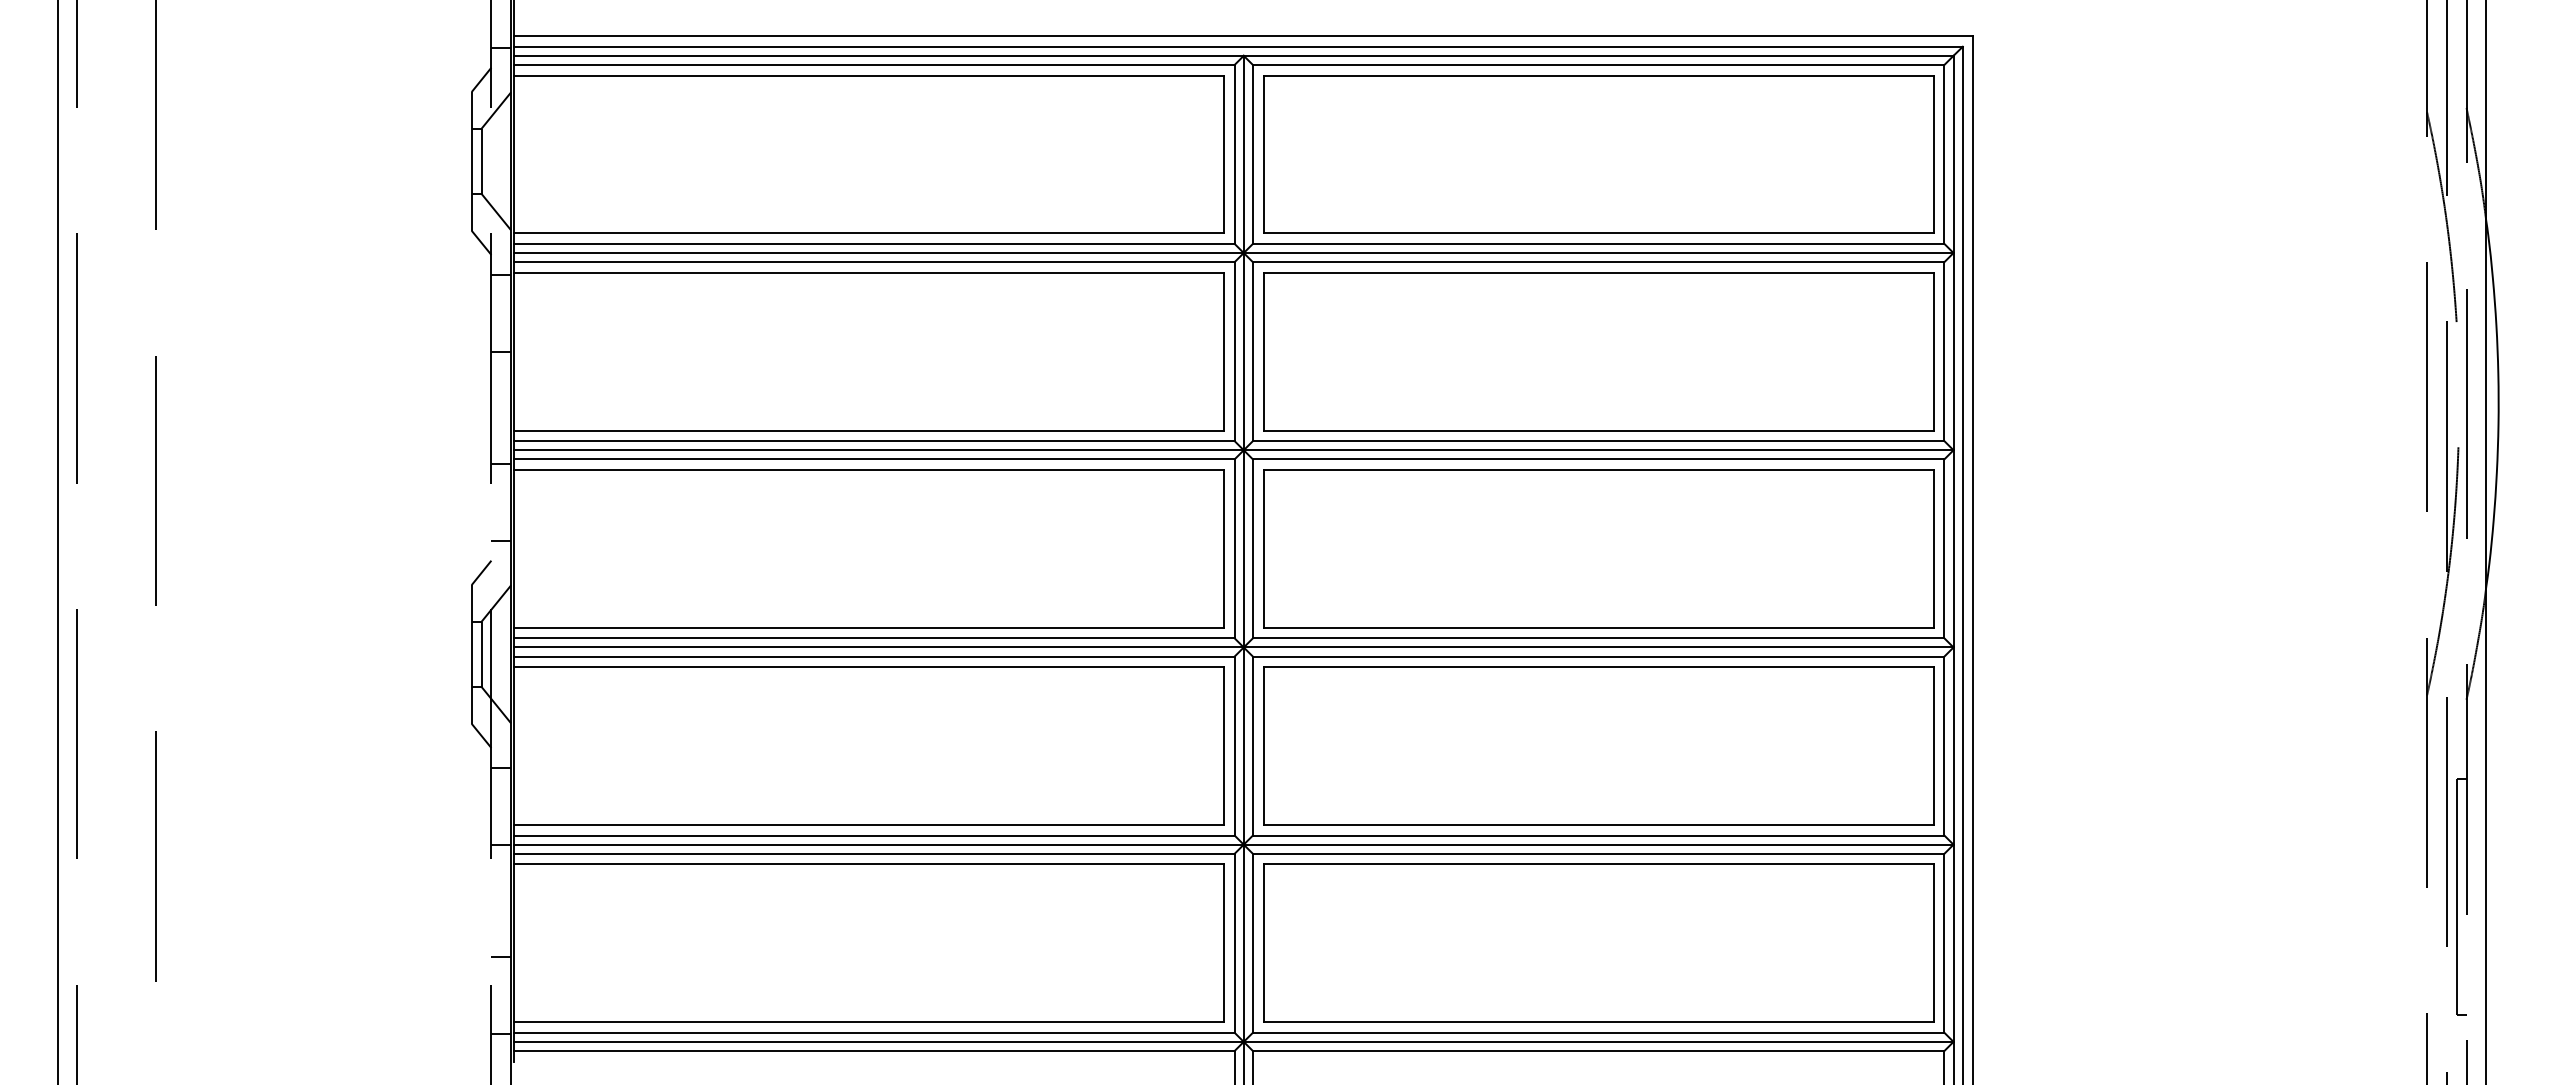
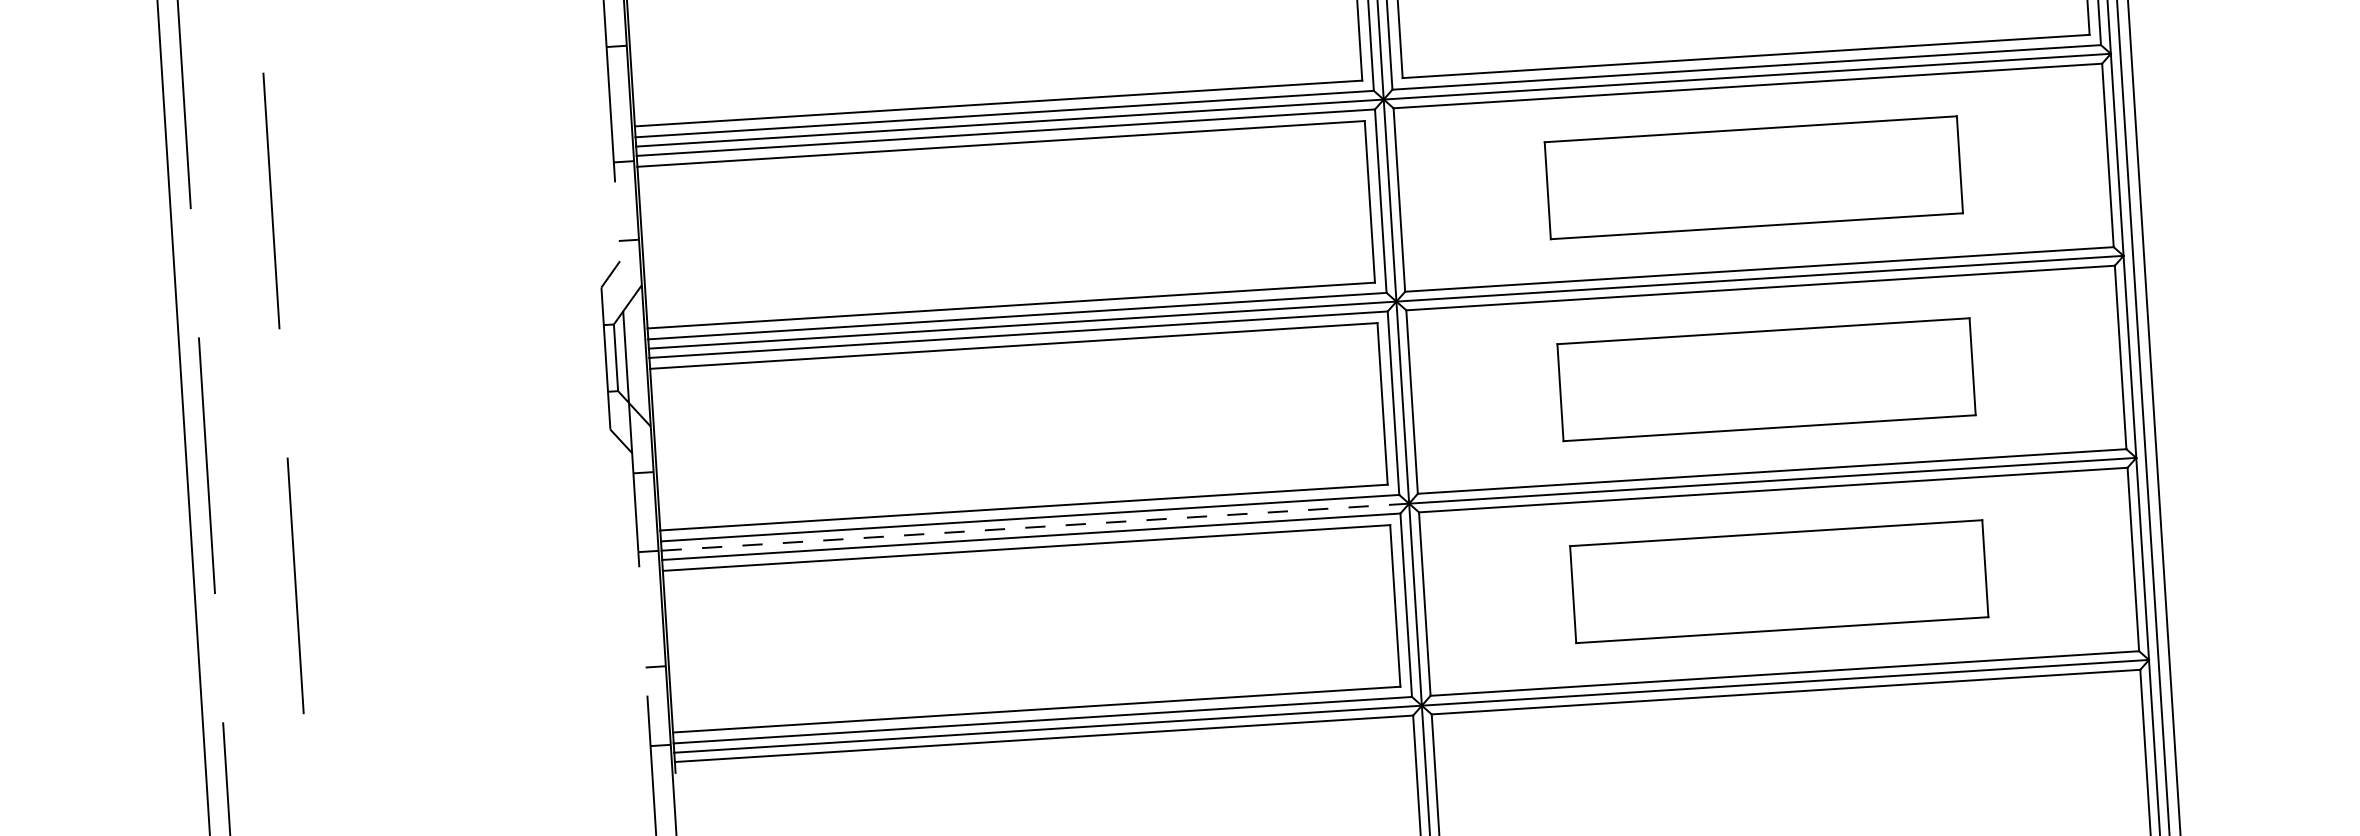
part: (1598, 548) -> (1753, 177), size x0.6
part: (1598, 745) -> (1766, 379), size x0.6
line: (878, 844) -> (1034, 527), solid -> dashed
part: (1598, 942) -> (1778, 581), size x0.6

